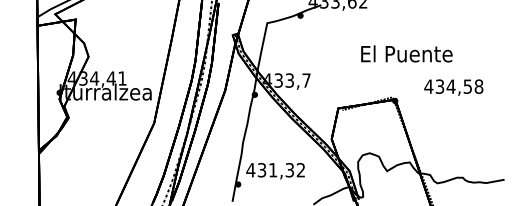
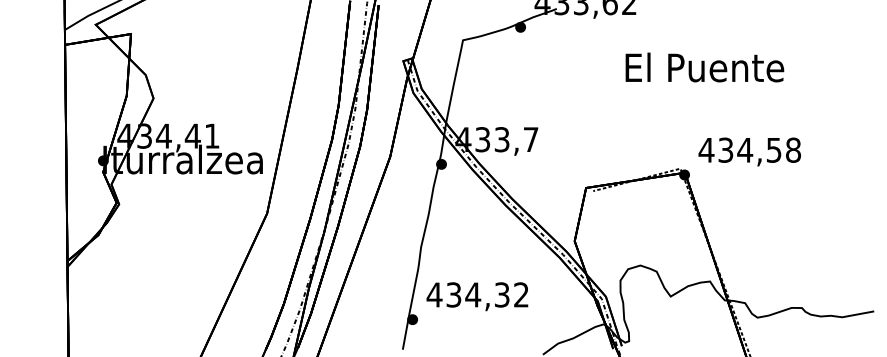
text: (406, 53) -> (704, 66), moved
text: (453, 87) -> (749, 151), moved
text: (272, 170) -> (472, 295), 431,32 -> 434,32

